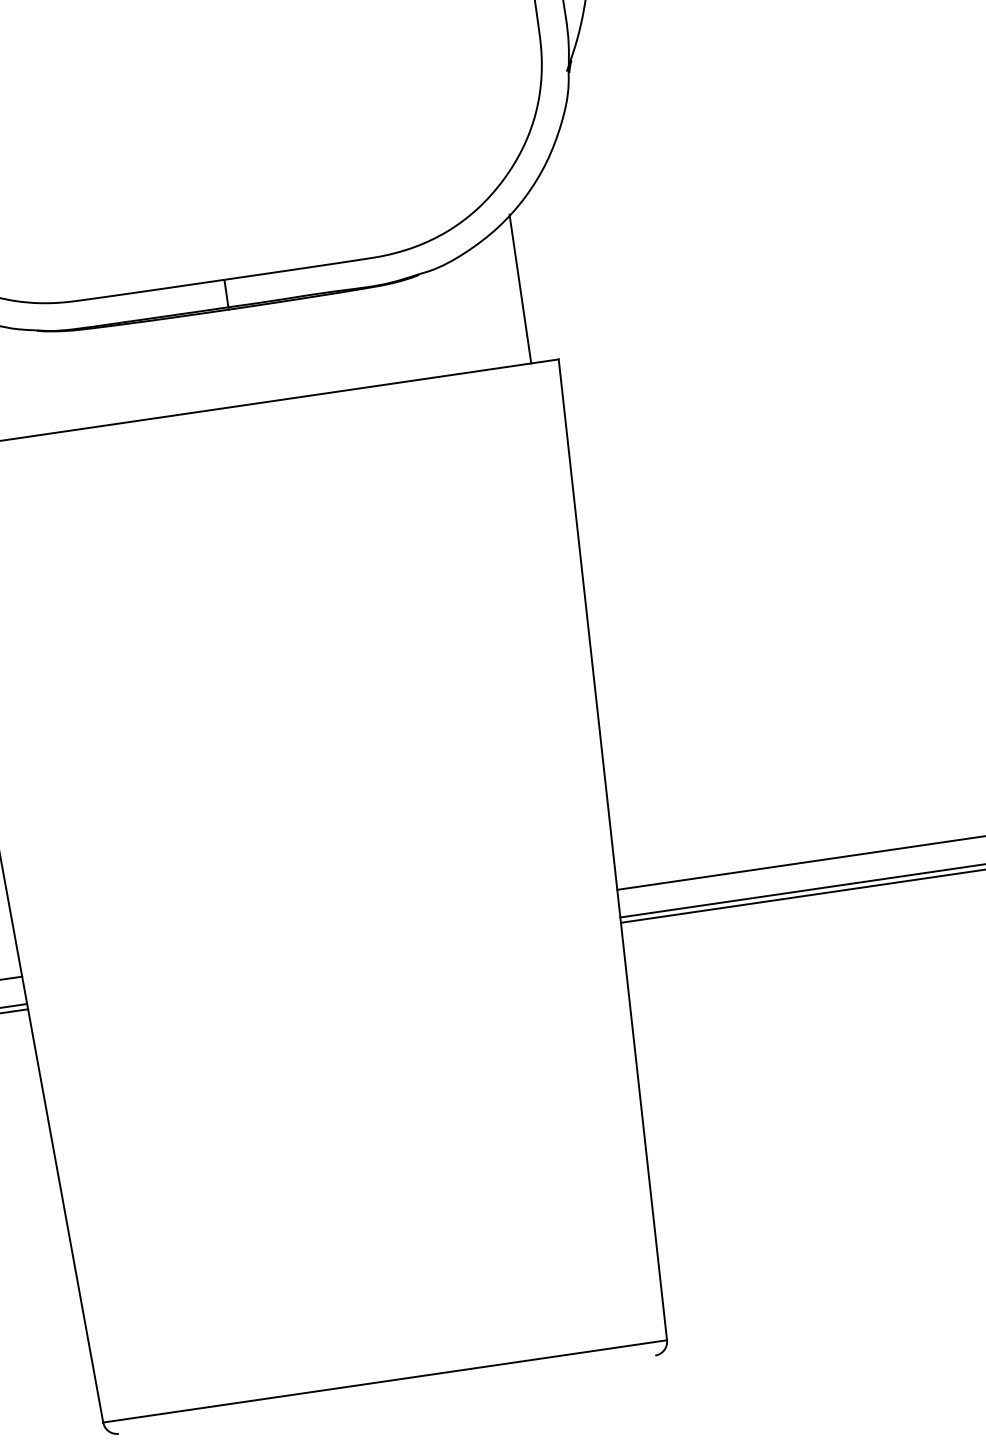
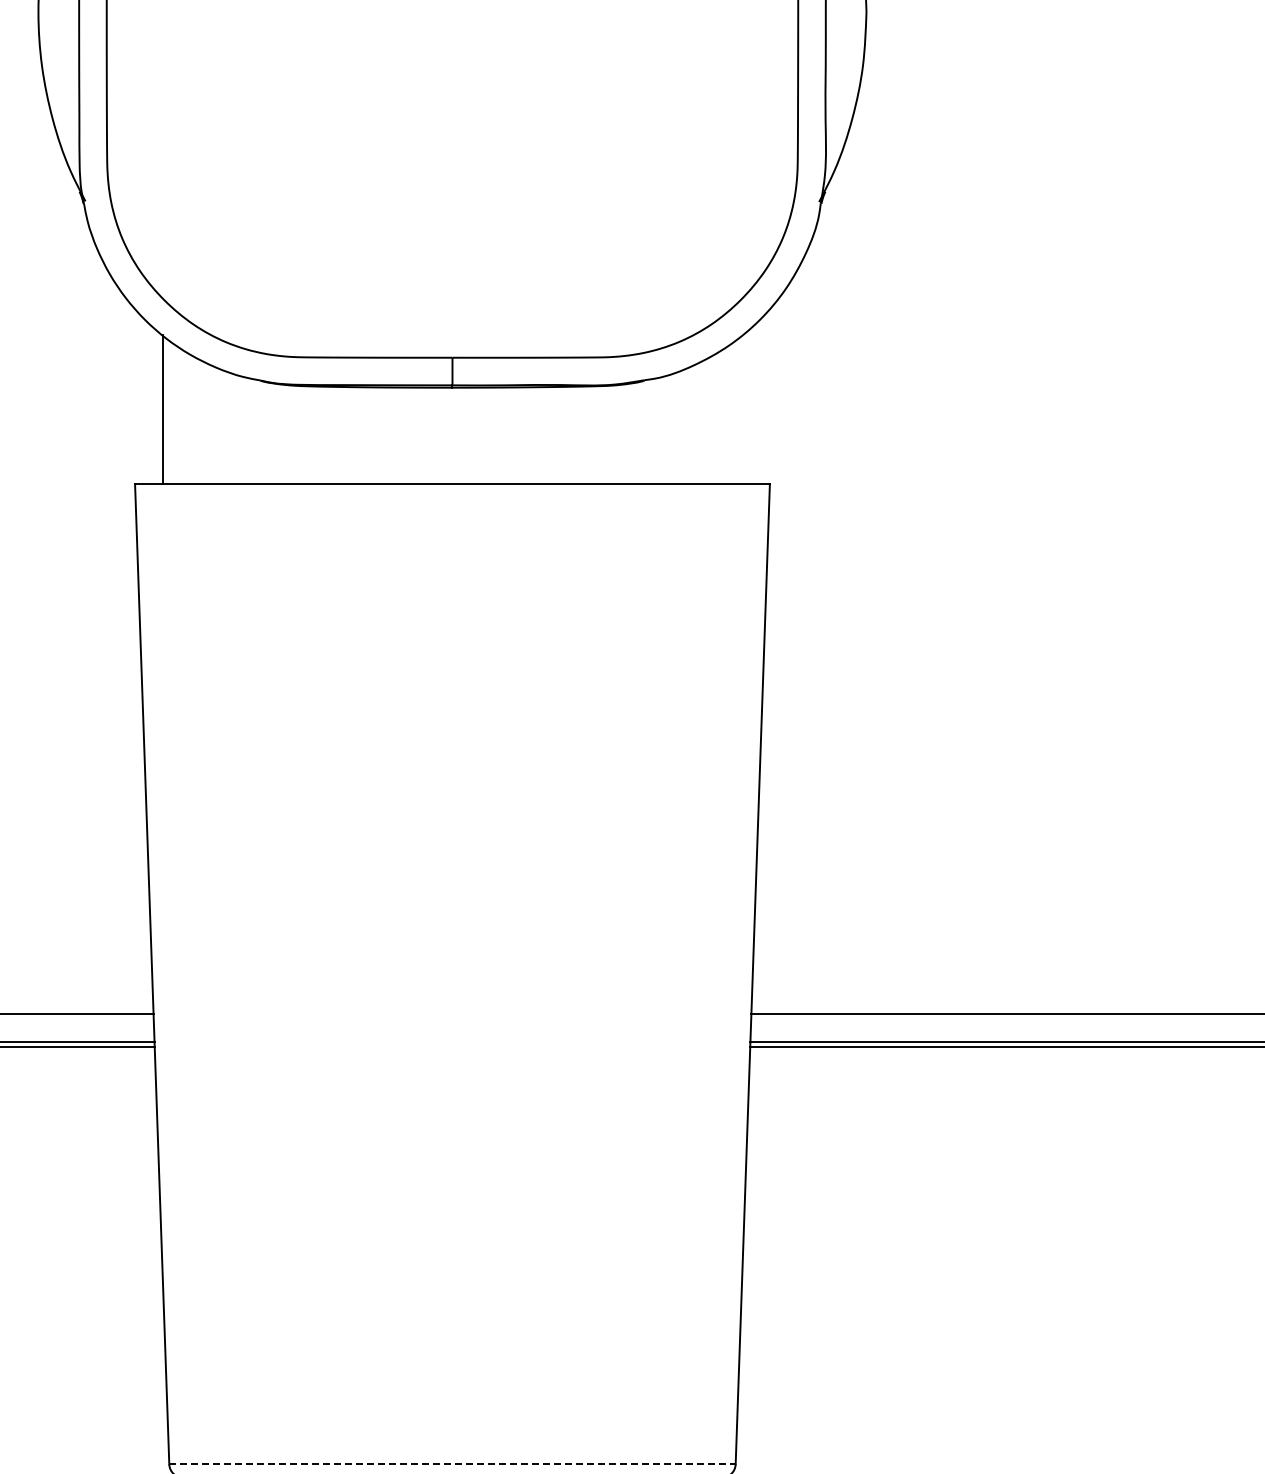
line: (520, 289) -> (742, 409), removed
line: (385, 1381) -> (452, 1464), solid -> dashed

